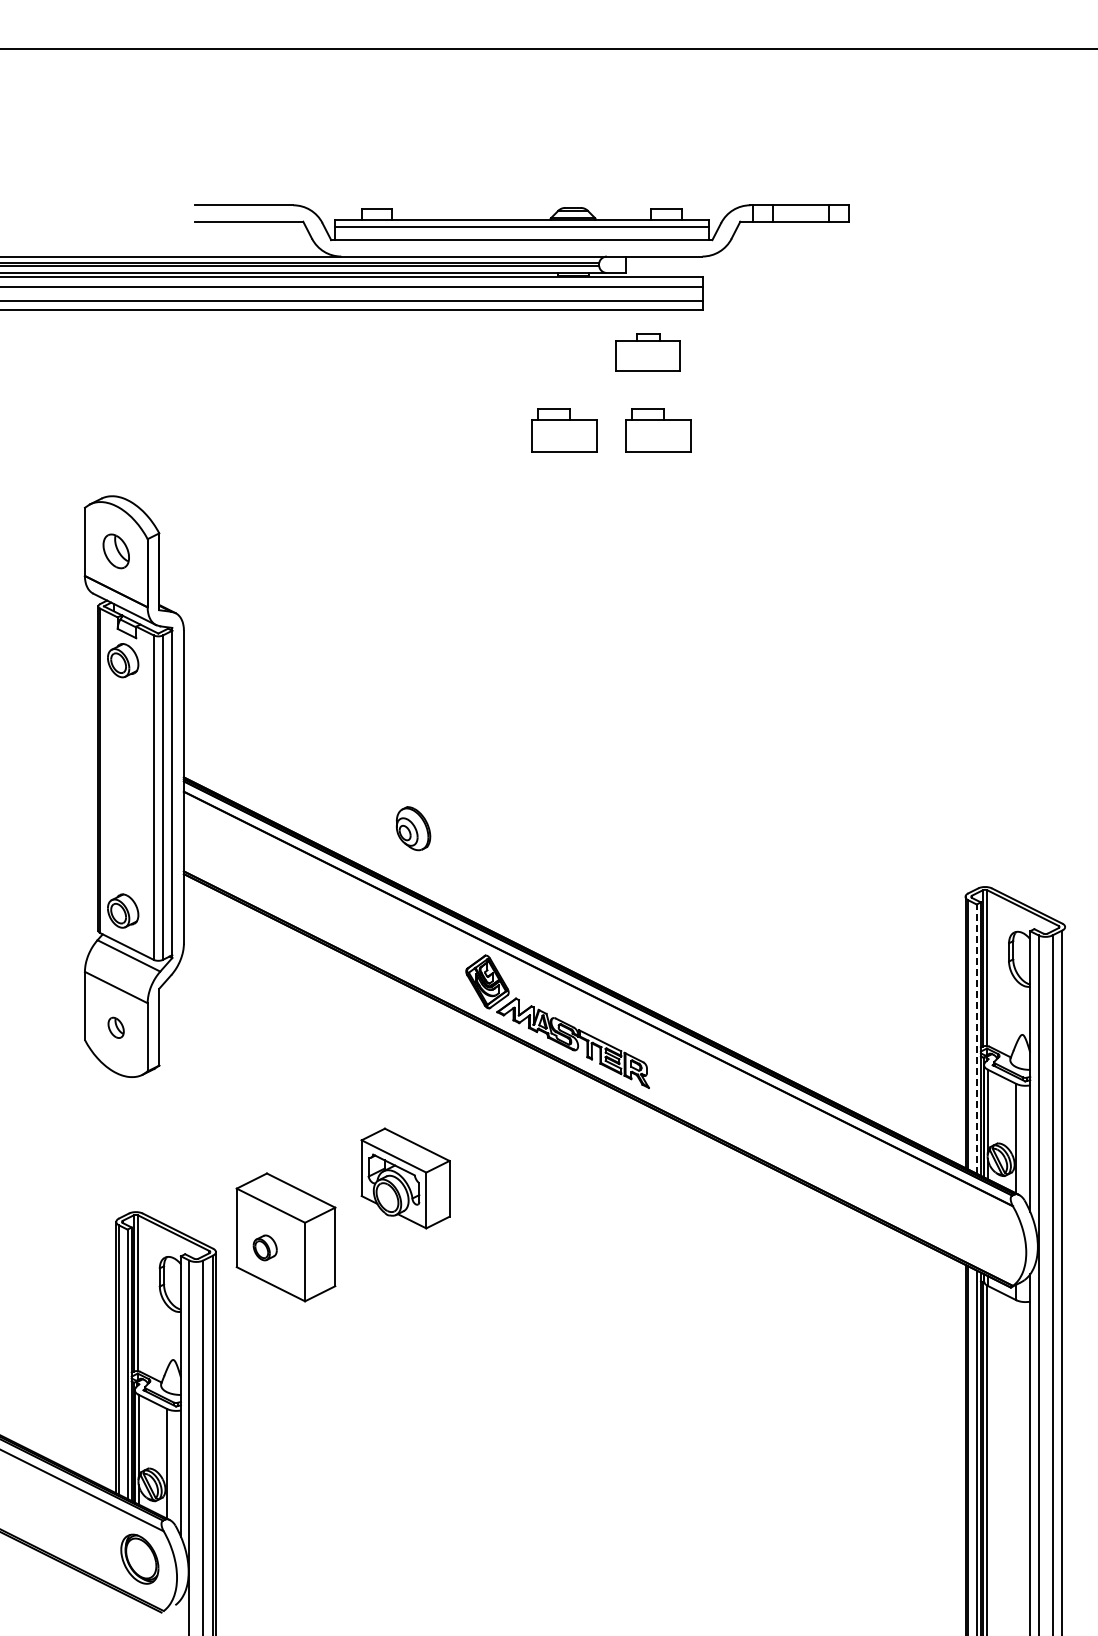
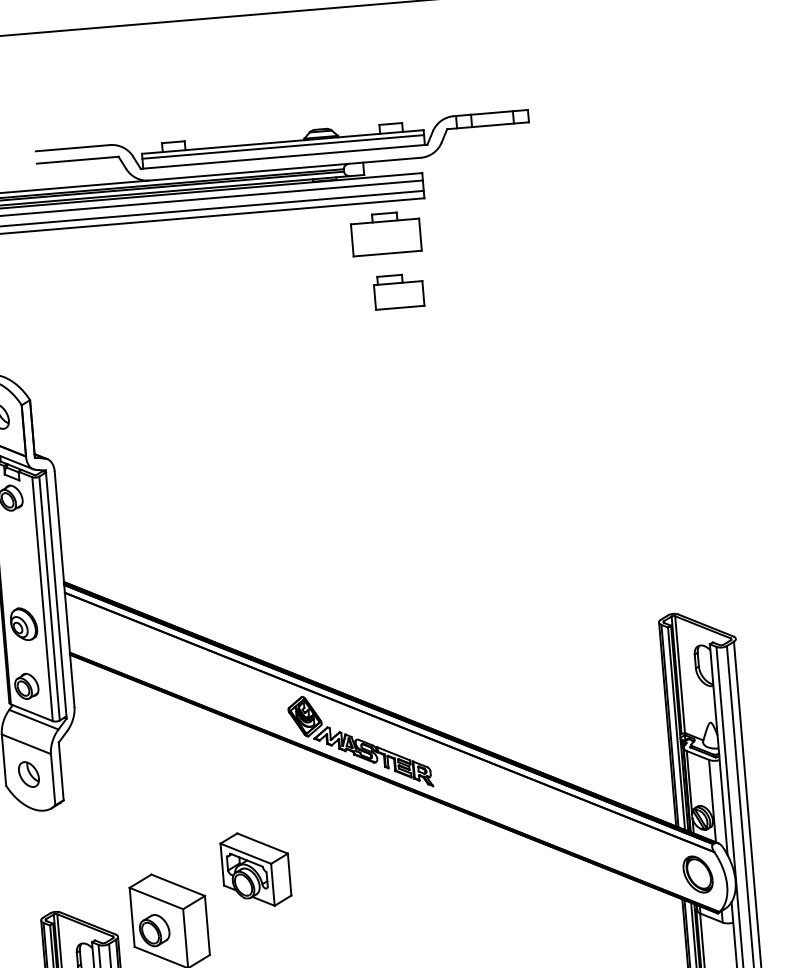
part: (647, 352) -> (385, 233), size x1.43
part: (564, 430) -> (328, 297), removed
part: (413, 828) -> (24, 624), moved
part: (115, 1027) -> (28, 774), size x1.67
line: (976, 1039) -> (676, 729), dashed -> solid
part: (988, 1233) -> (697, 874), added
part: (265, 1247) -> (154, 930), size x1.67

